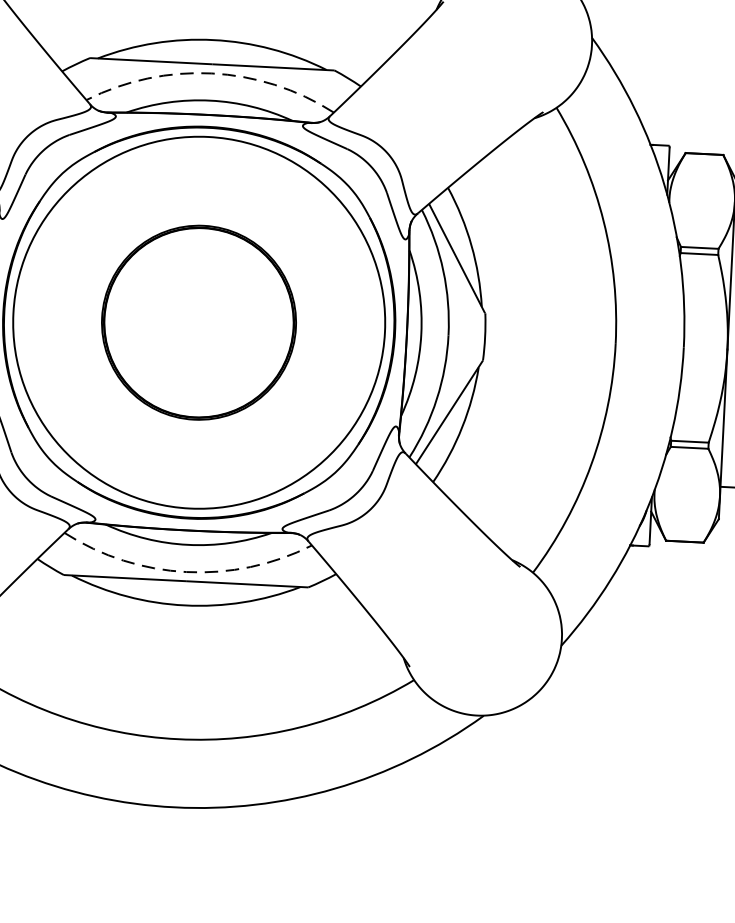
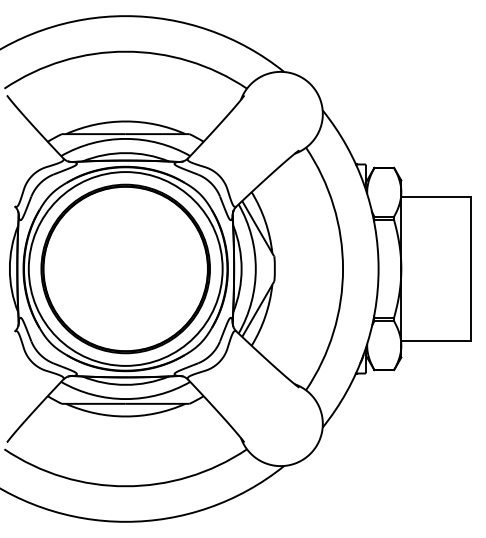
arc: (211, 72) -> (125, 138), dashed -> solid
part: (198, 321) -> (125, 268), size x1.67
arc: (186, 572) -> (125, 399), dashed -> solid

